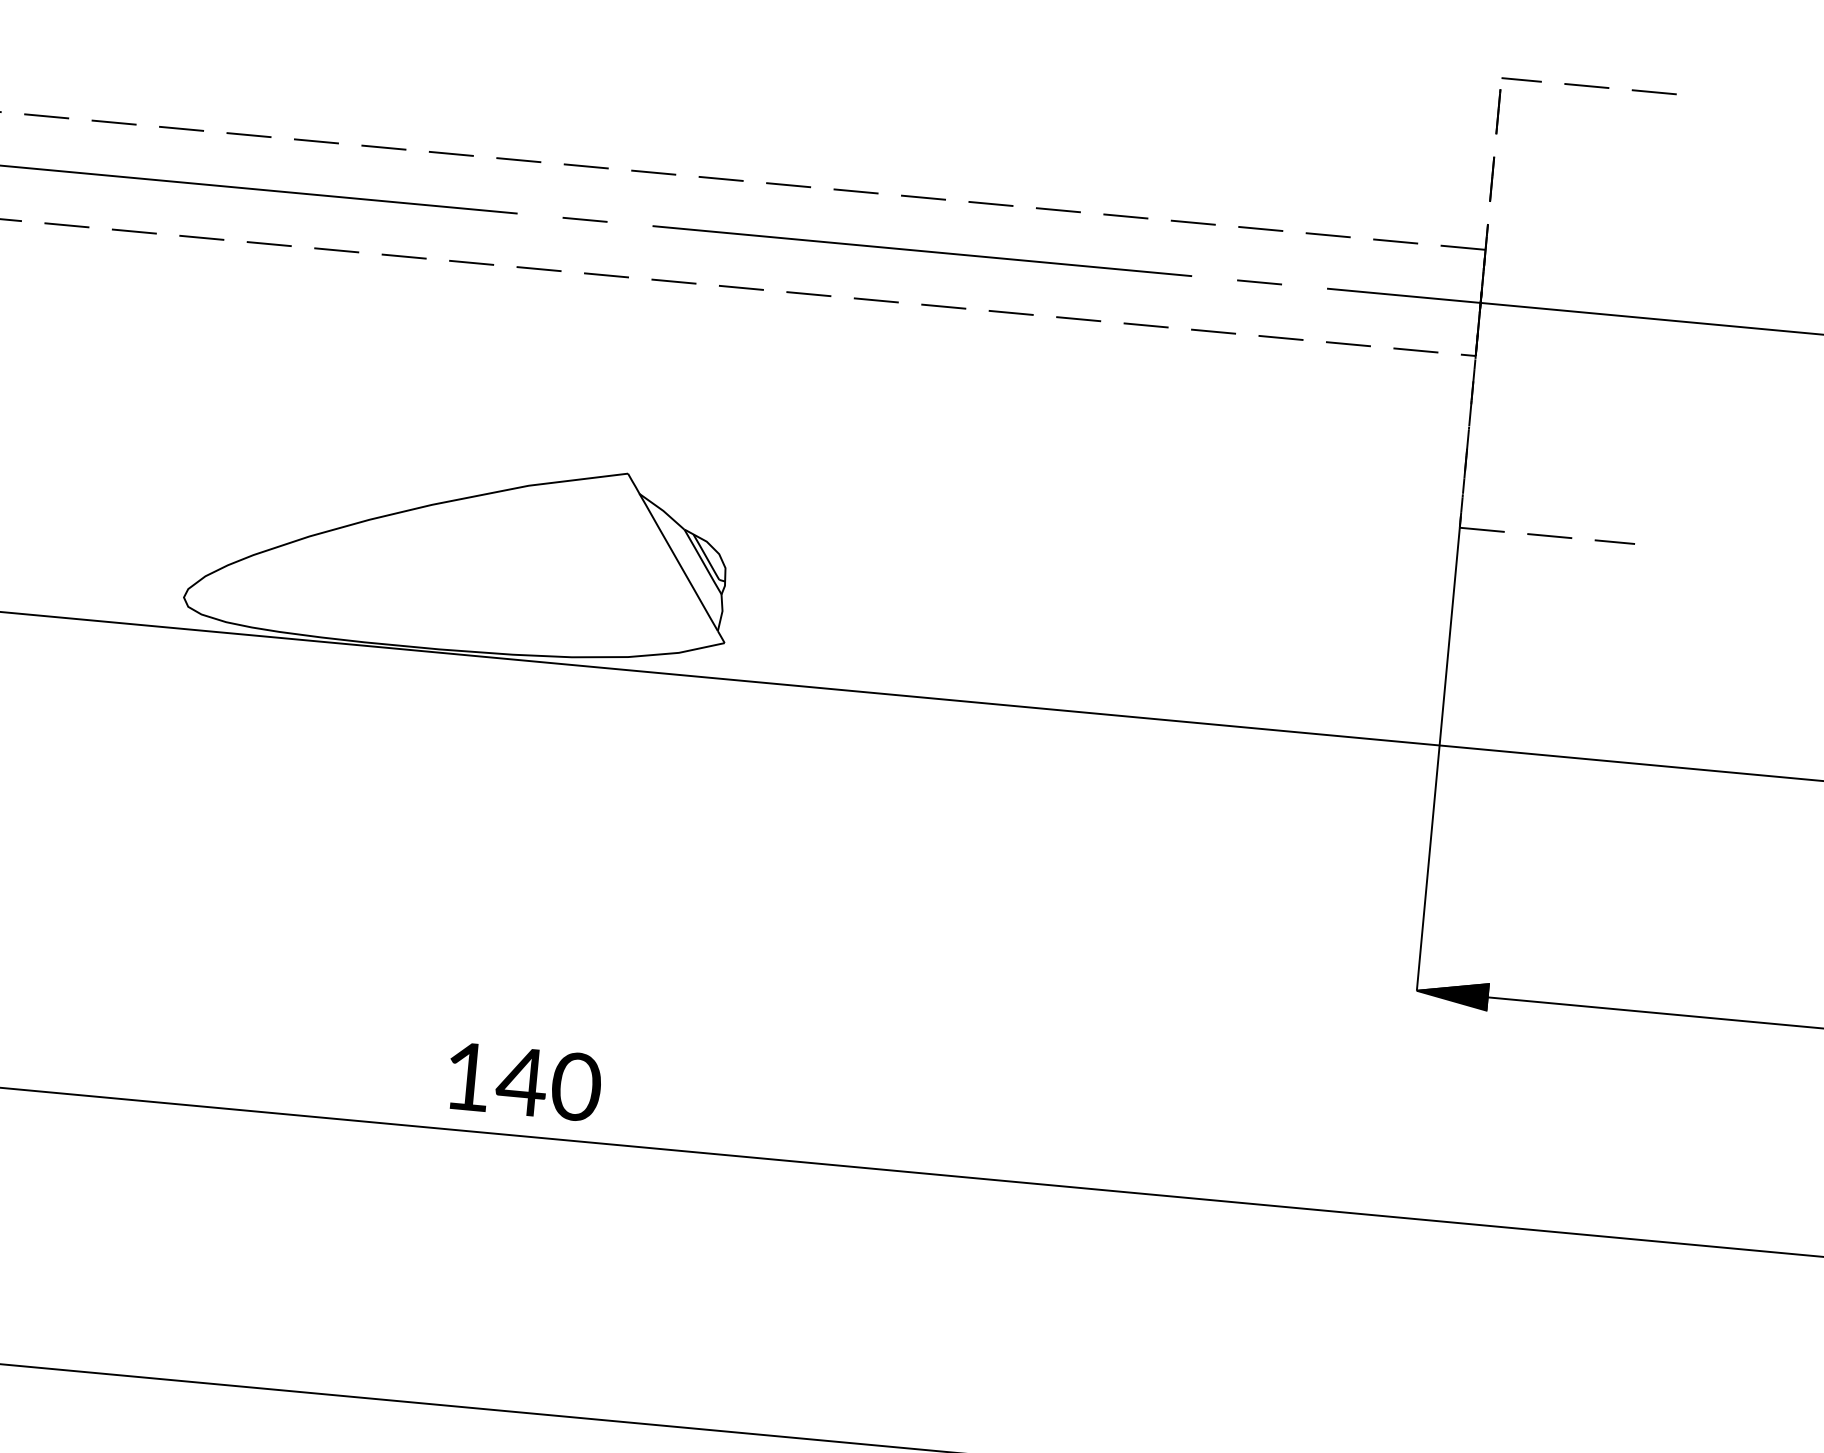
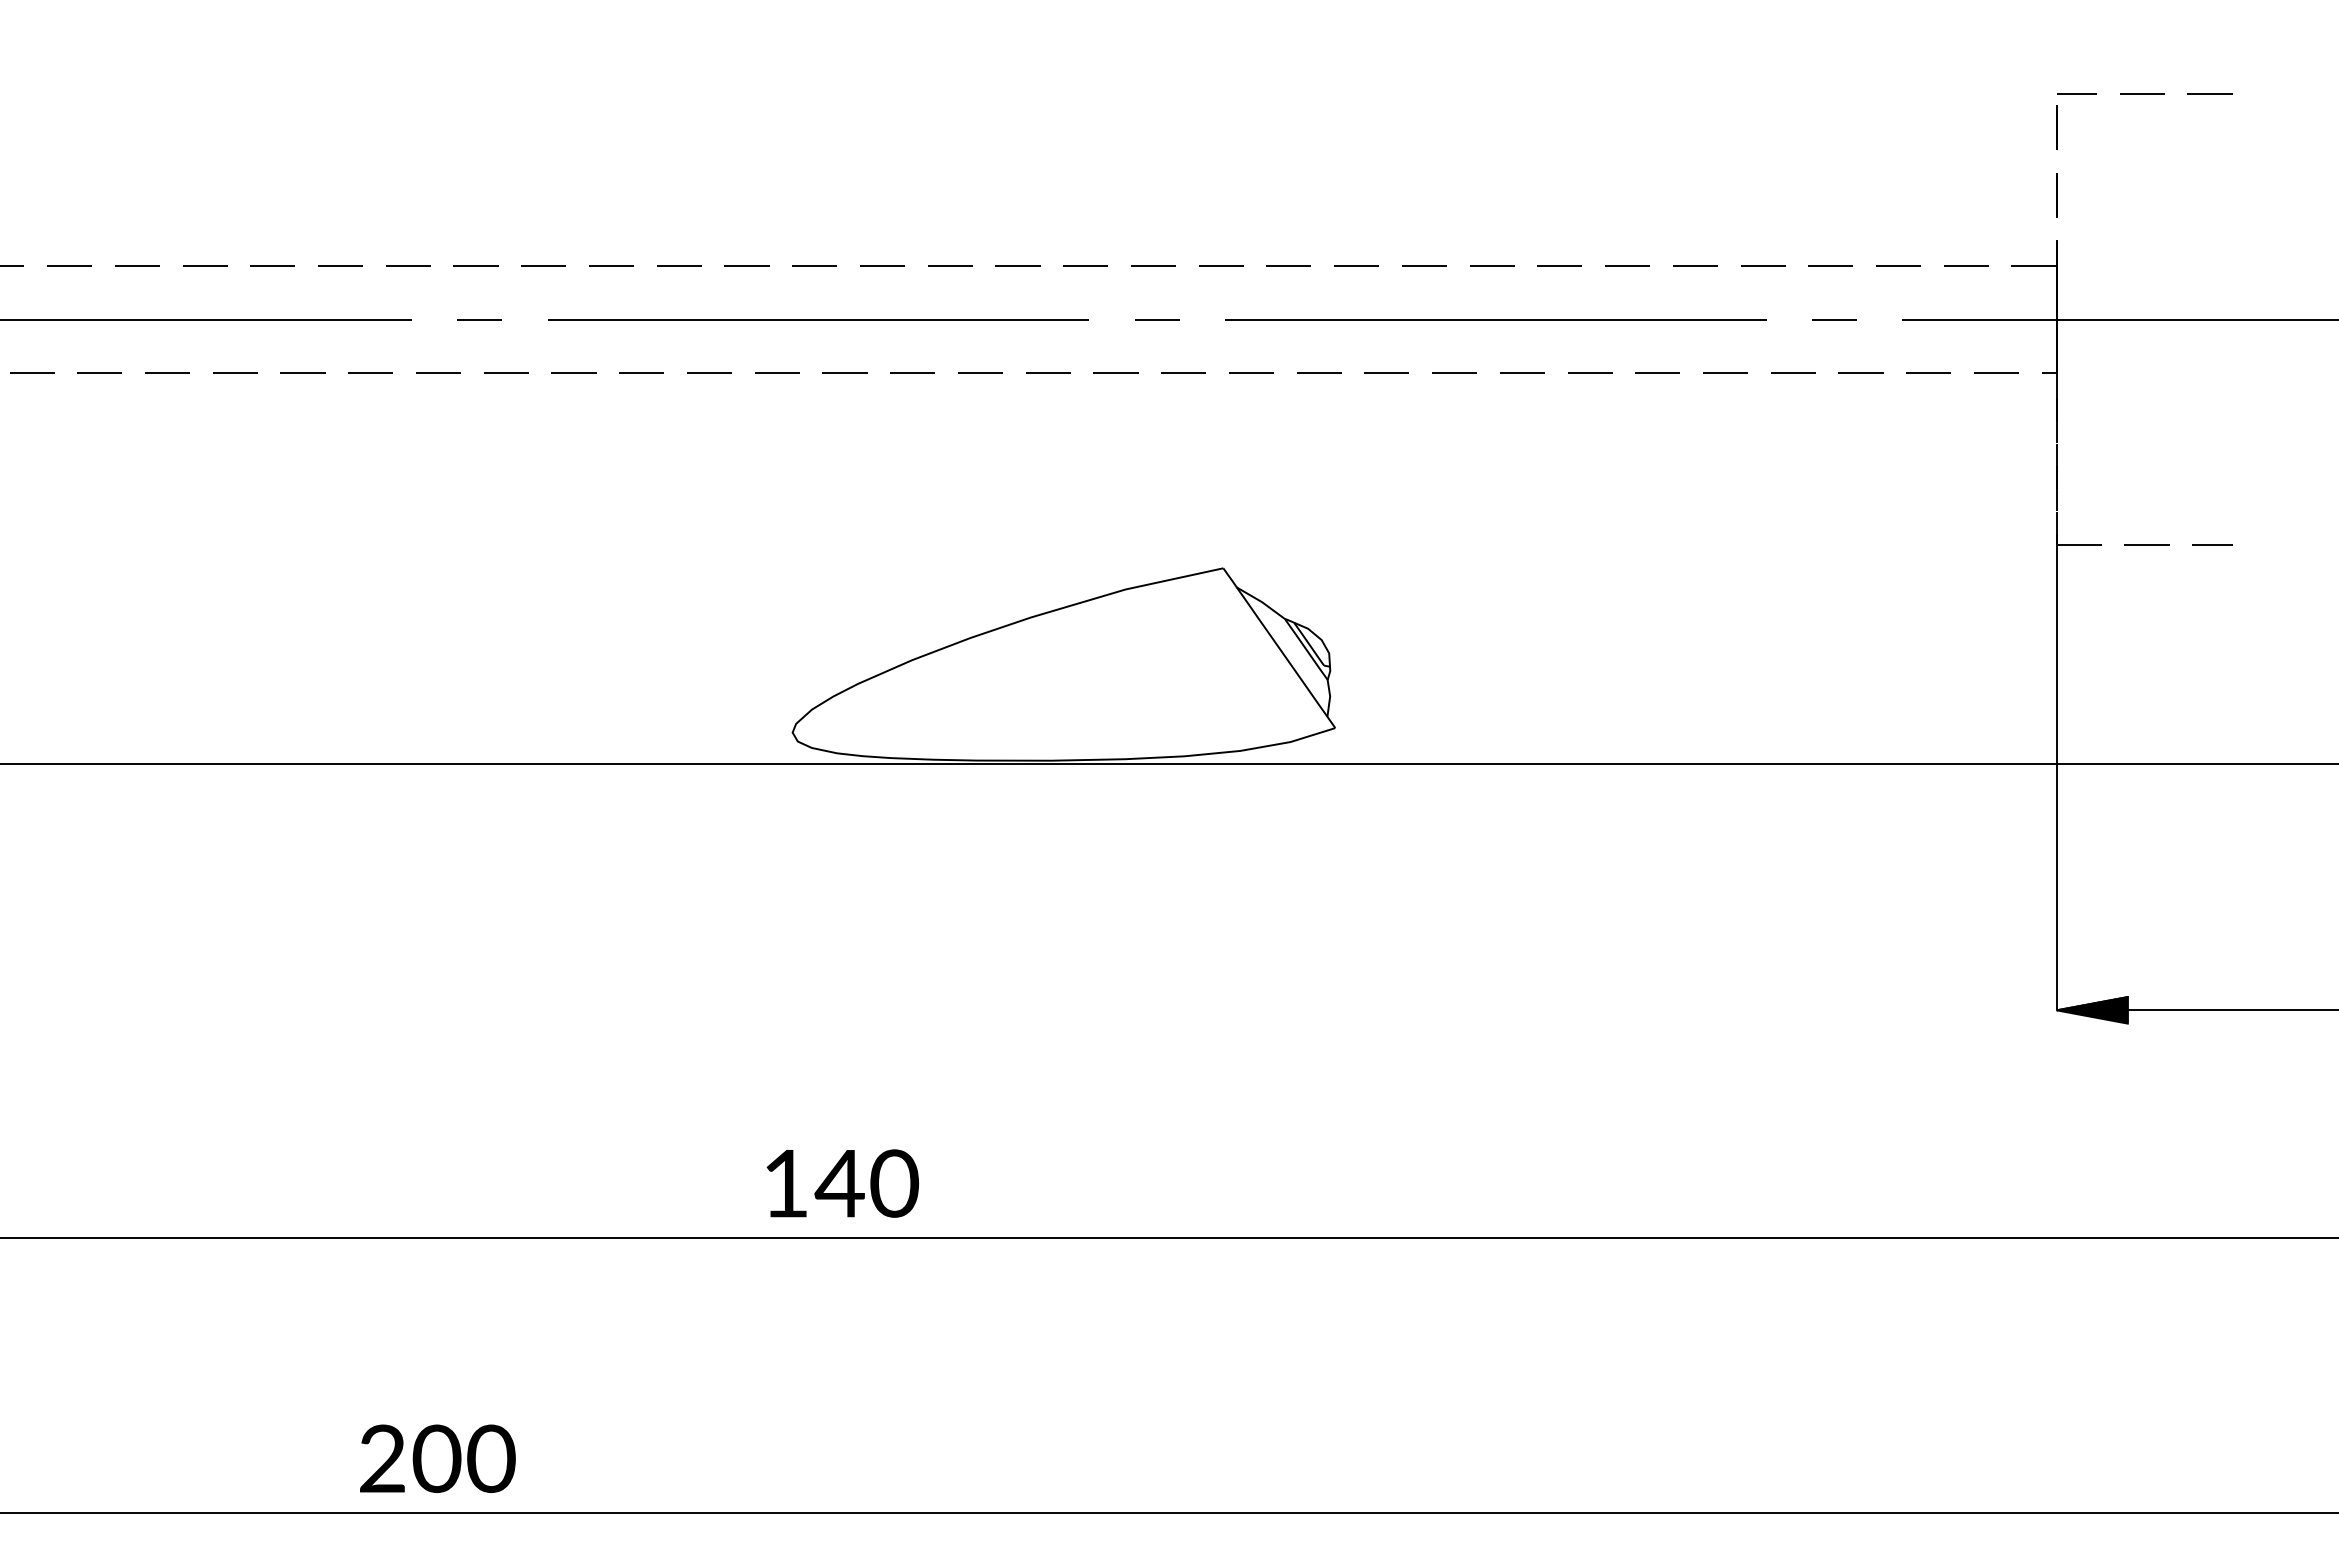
text: (524, 1081) -> (842, 1183), moved

